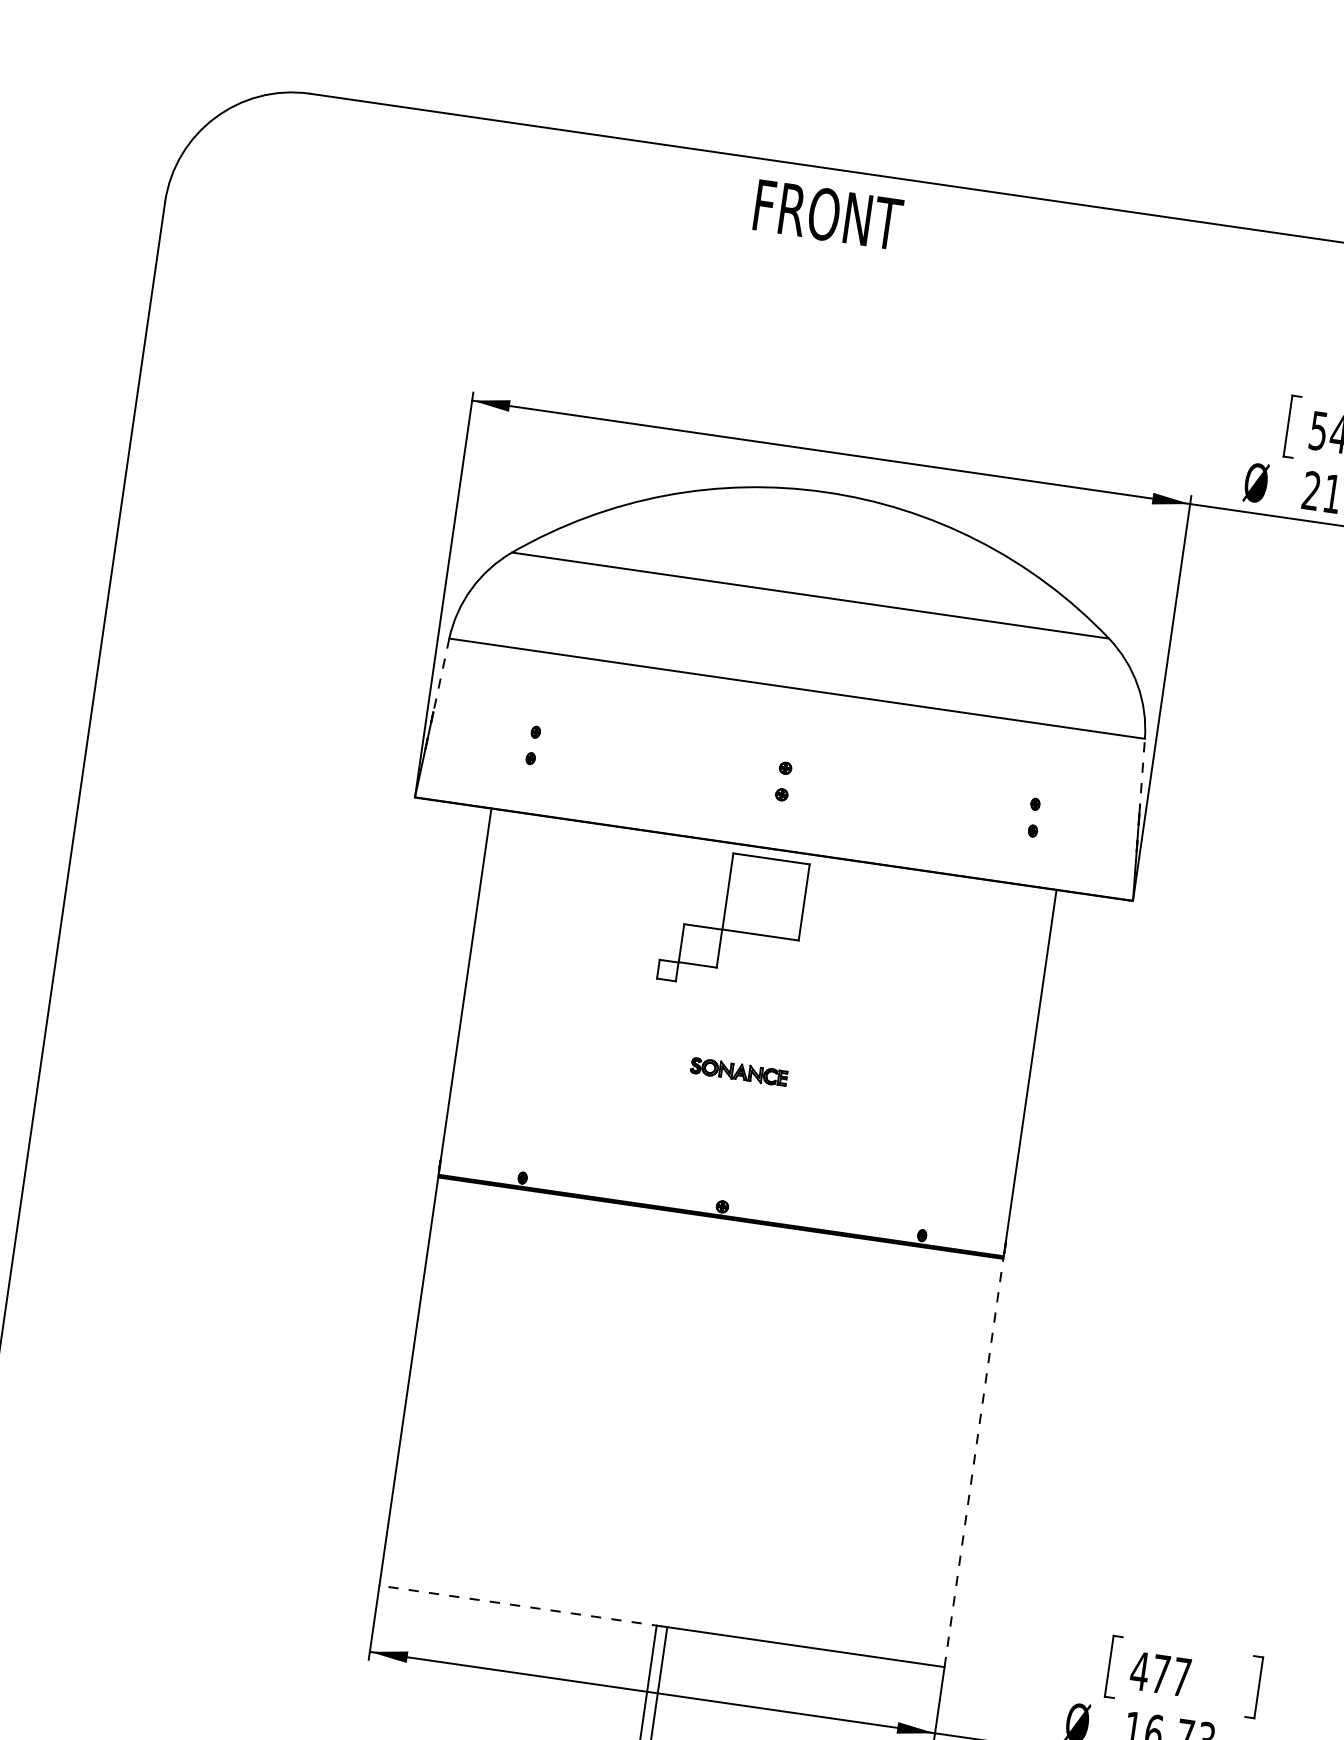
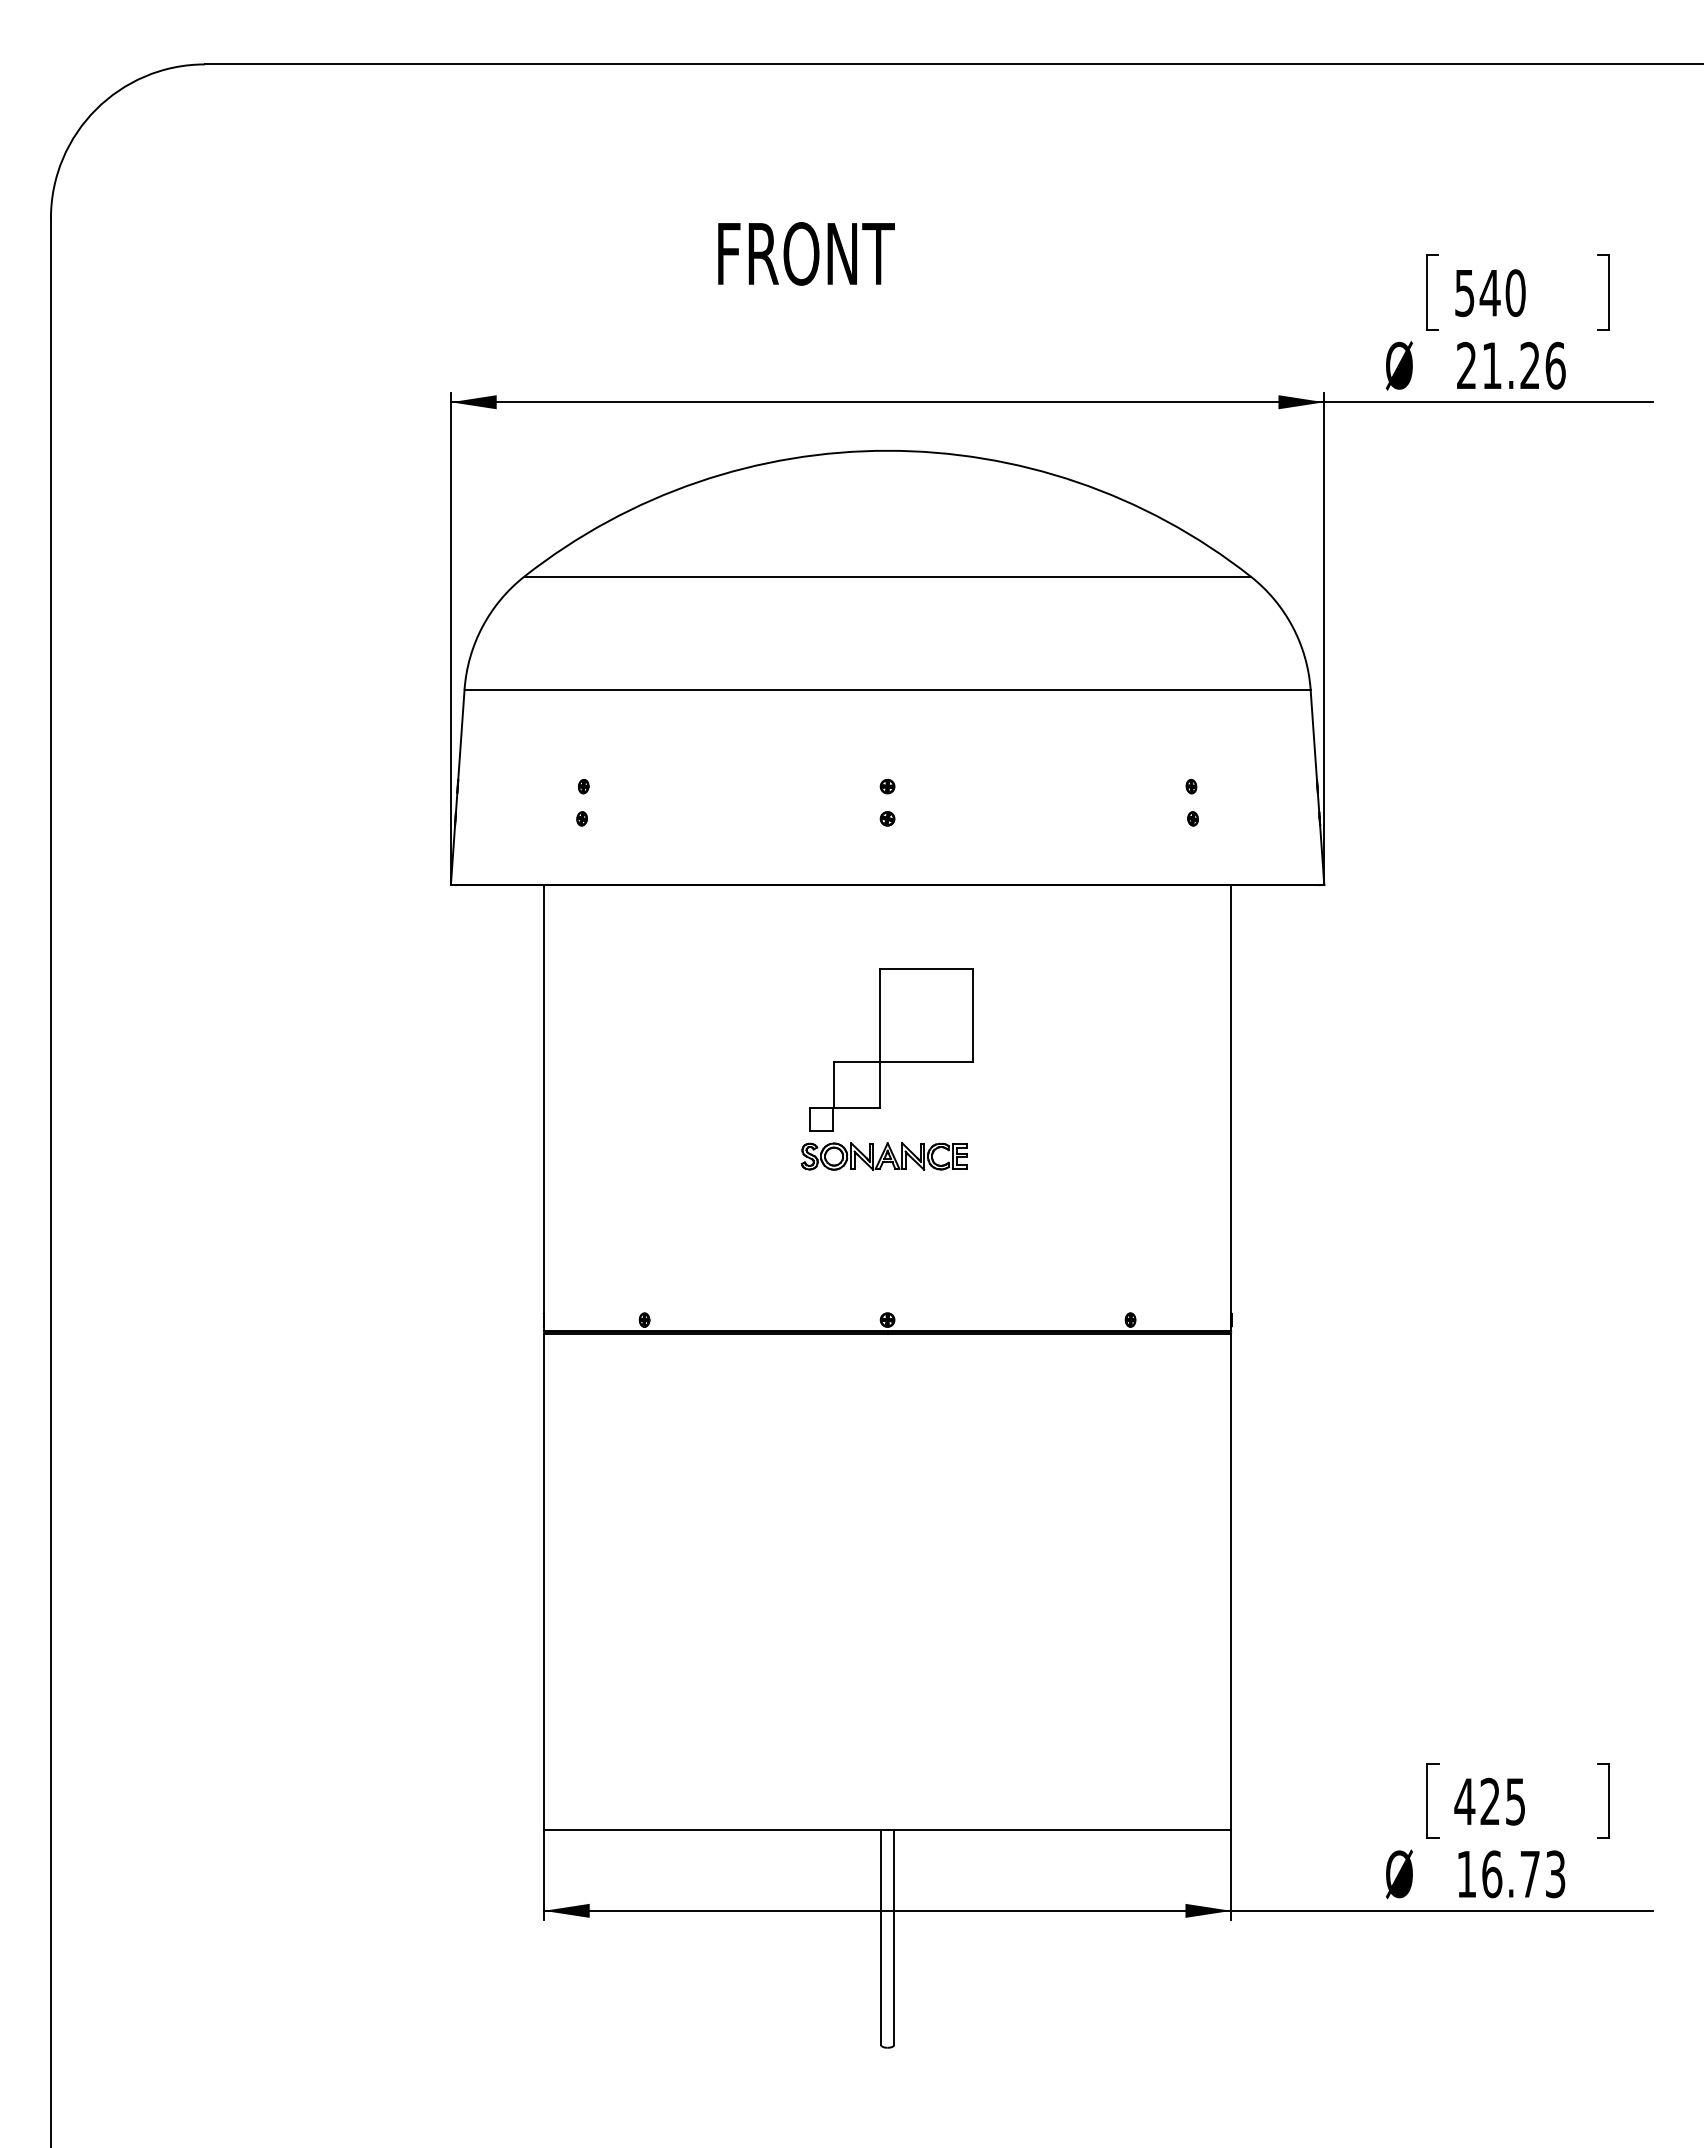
text: (828, 214) -> (806, 253), moved
line: (441, 675) -> (461, 735), dashed -> solid
line: (1141, 775) -> (1313, 734), dashed -> solid
part: (733, 920) -> (891, 1049), moved
part: (738, 1071) -> (883, 1156), size x1.43
line: (974, 1462) -> (1231, 1581), dashed -> solid
line: (520, 1606) -> (715, 1830), dashed -> solid
text: (1170, 1675) -> (1502, 1801), 477 -> 425

